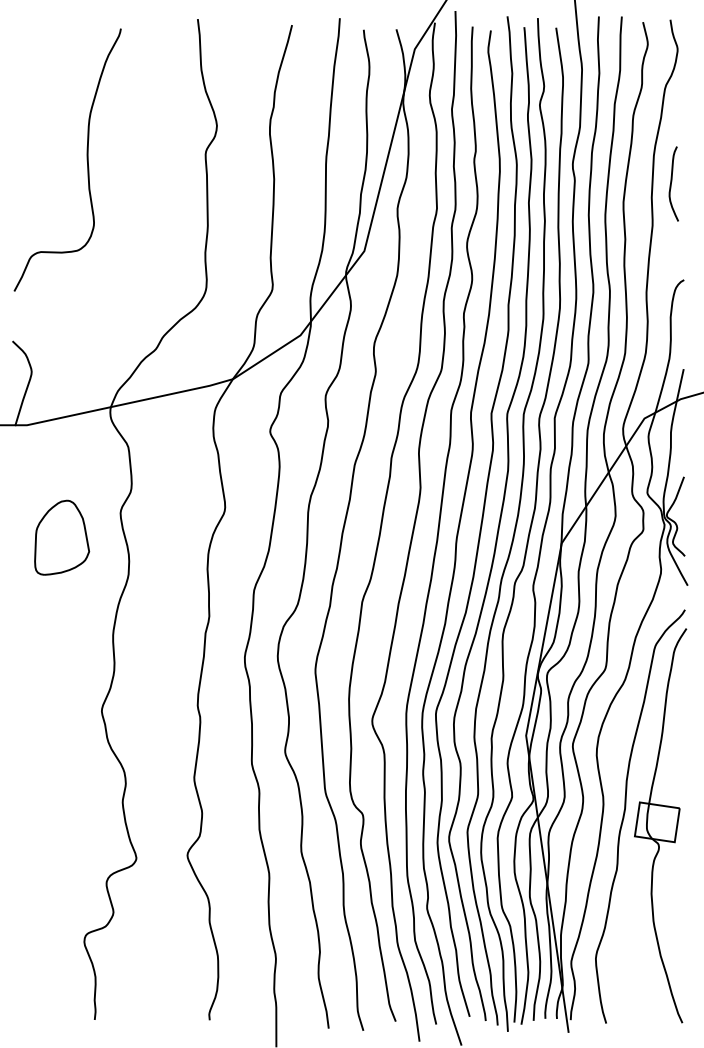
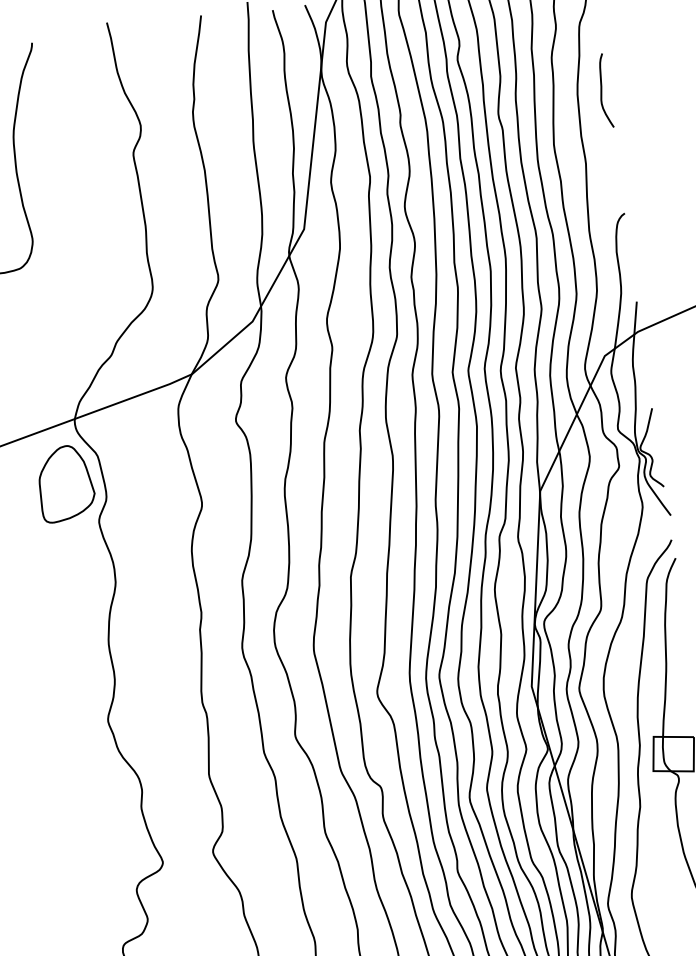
curve: (671, 183) -> (601, 90), moved
part: (62, 537) -> (66, 483), moved

